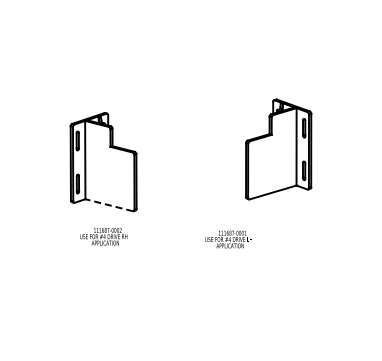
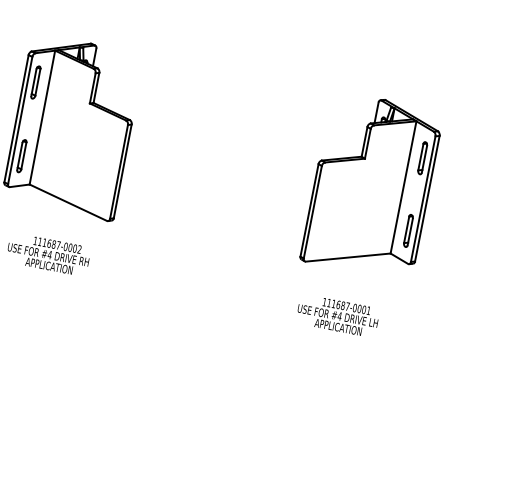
part: (278, 149) -> (371, 185), moved
line: (109, 205) -> (68, 203), dashed -> solid
text: (228, 239) -> (337, 315), moved

